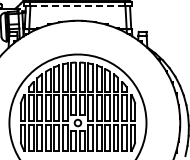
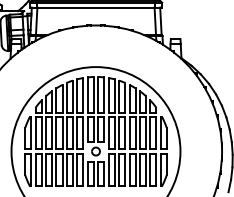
line: (77, 6) -> (95, 7), dashed -> solid

